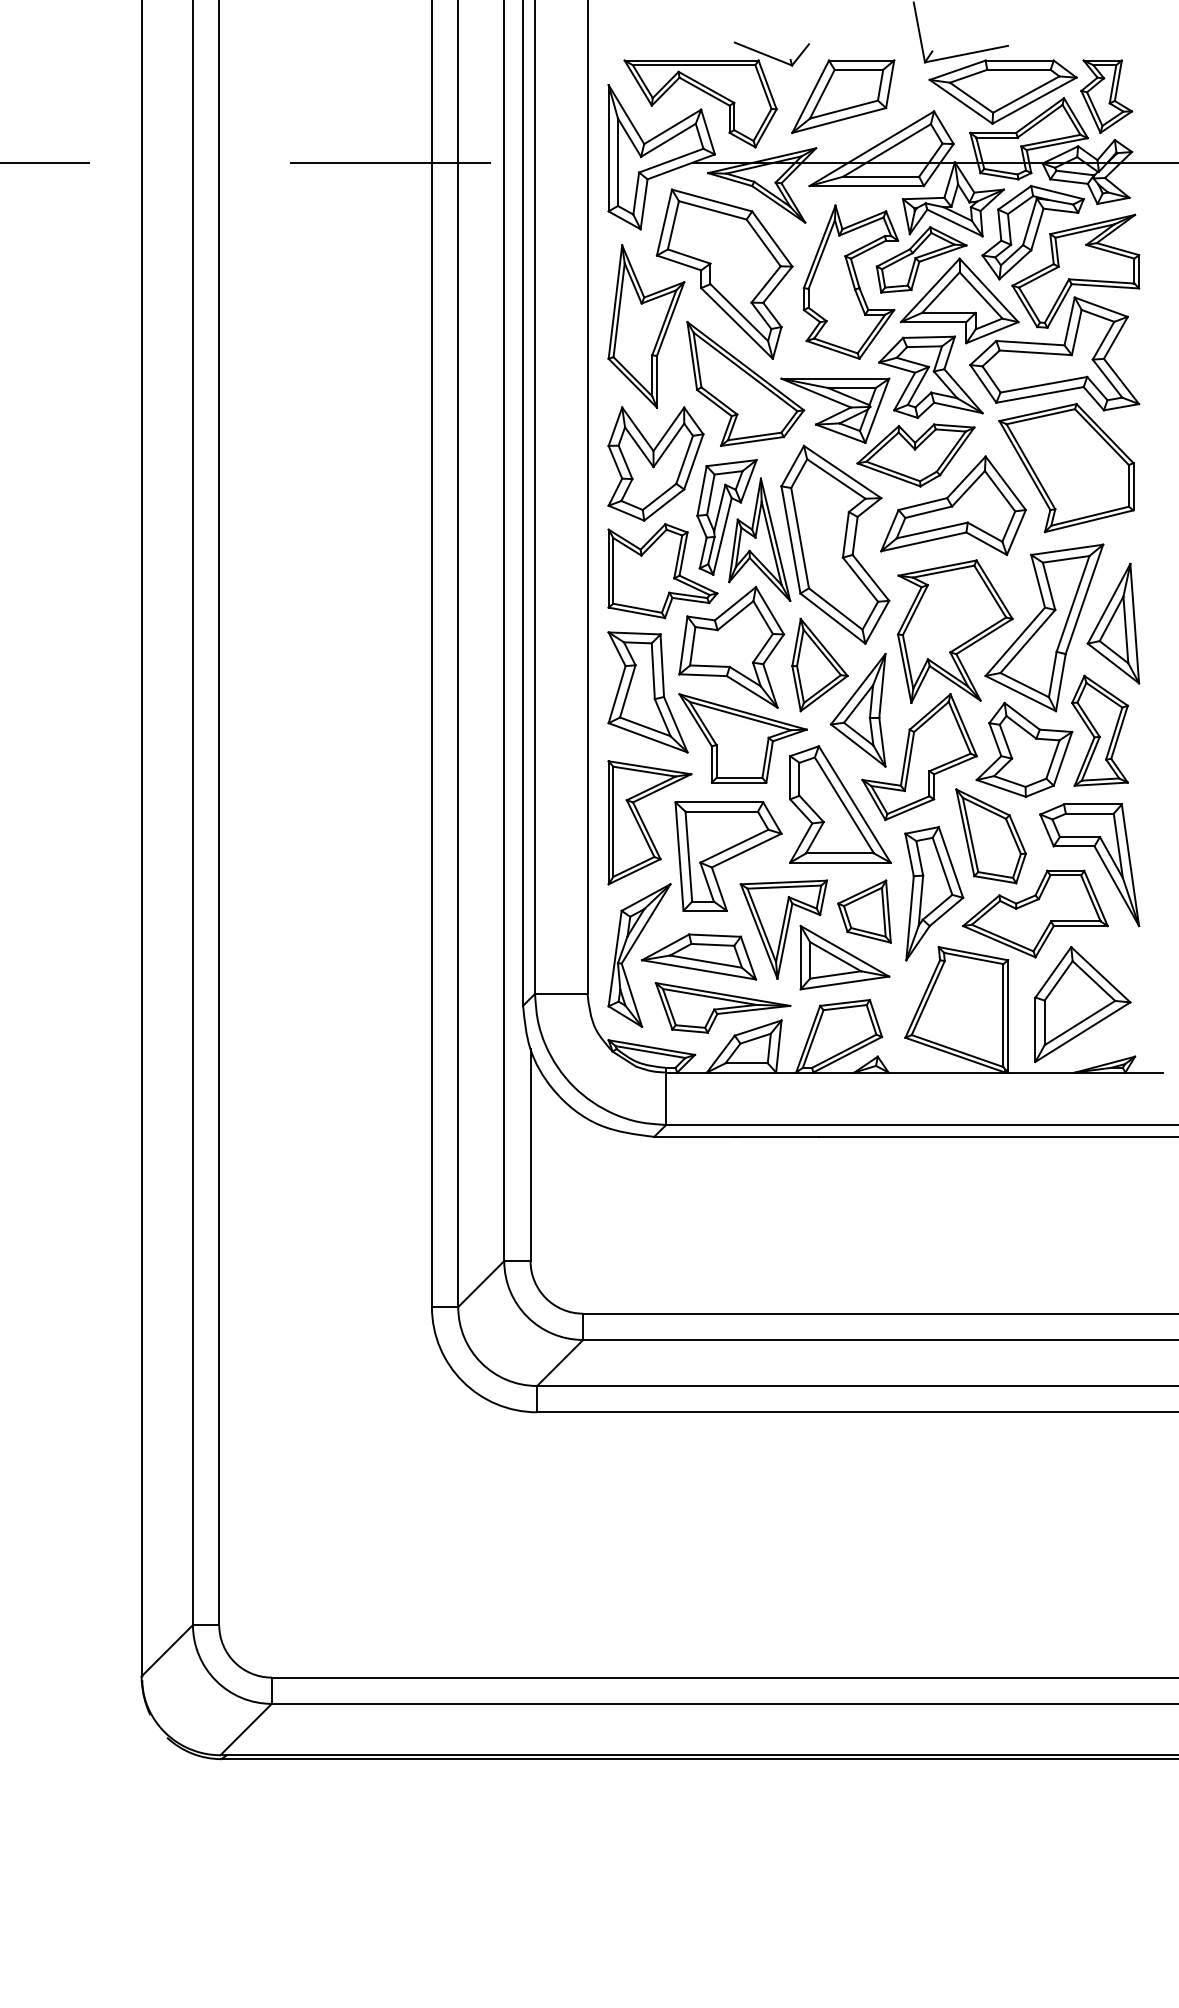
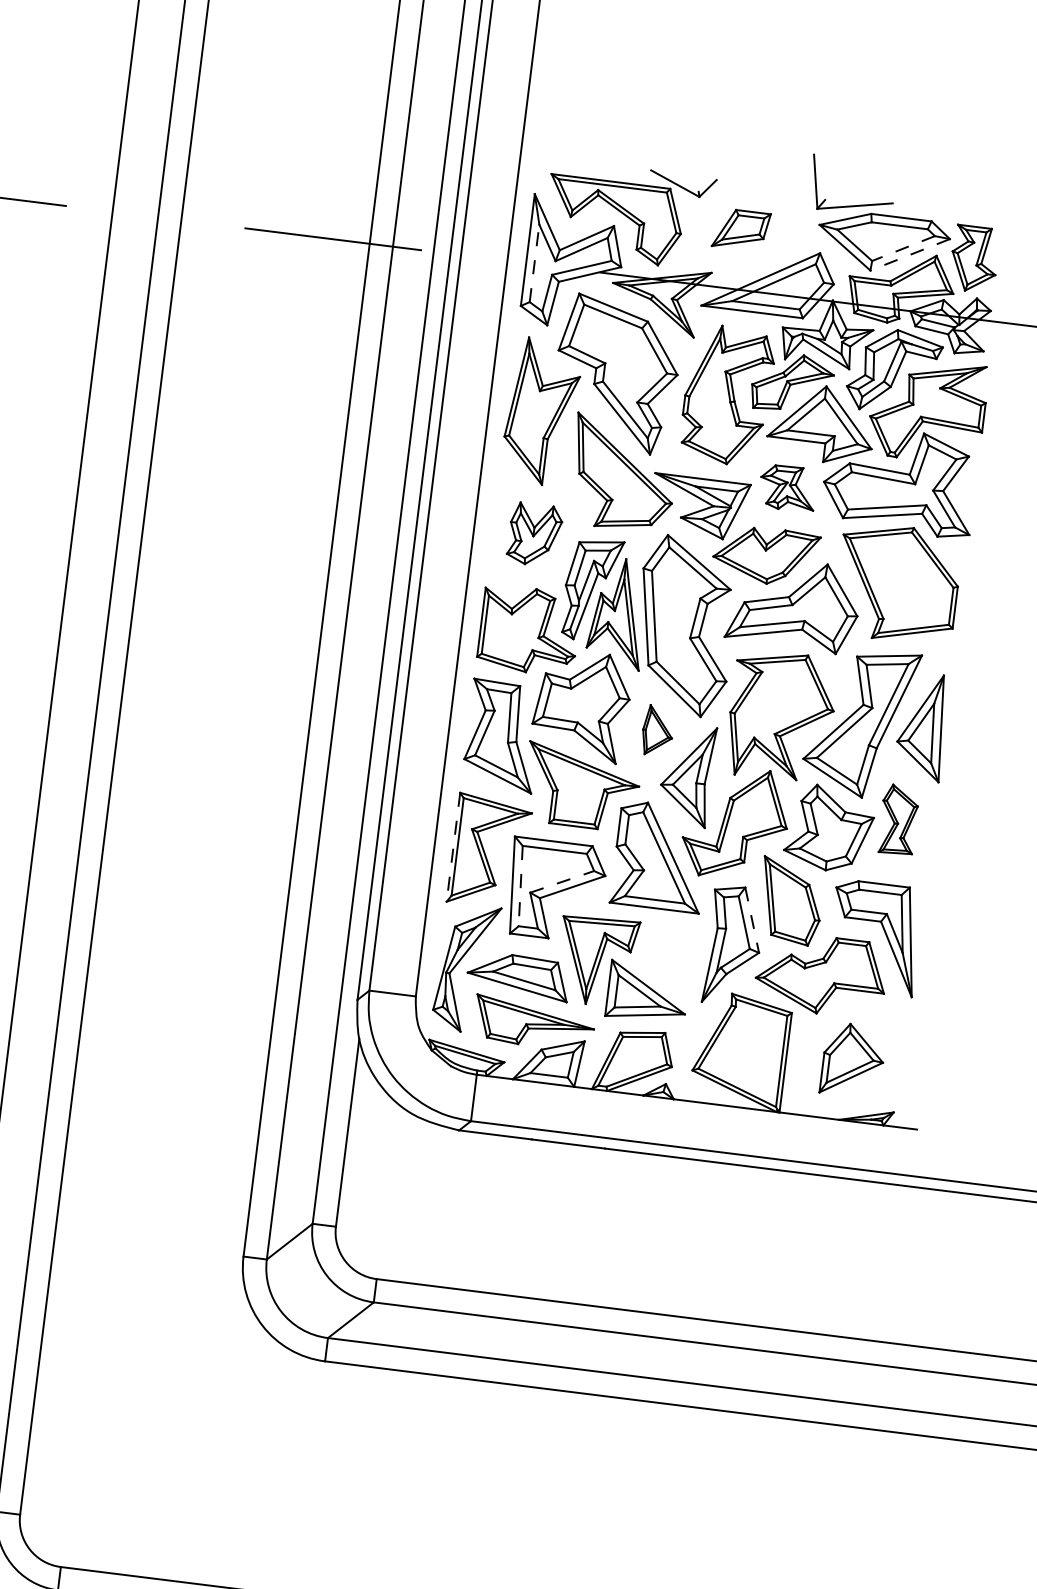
line: (1026, 94) -> (903, 248), solid -> dashed
part: (843, 96) -> (741, 230), size x0.6
line: (1034, 100) -> (910, 254), solid -> dashed
line: (617, 162) -> (534, 263), solid -> dashed
part: (930, 376) -> (787, 487), size x0.6
part: (655, 463) -> (534, 534), size x0.6
part: (819, 664) -> (657, 730), size x0.6
part: (1099, 730) -> (898, 819), size x0.7
line: (608, 823) -> (453, 847), solid -> dashed
line: (734, 846) -> (562, 882), solid -> dashed
line: (688, 857) -> (520, 886), solid -> dashed
line: (951, 862) -> (752, 920), solid -> dashed
part: (864, 911) -> (670, 954), removed
part: (1082, 1004) -> (852, 1060), size x0.7

